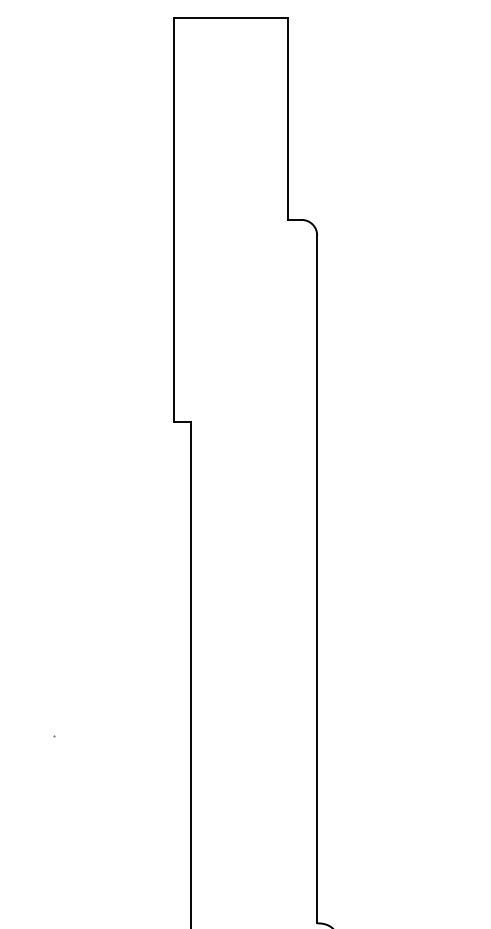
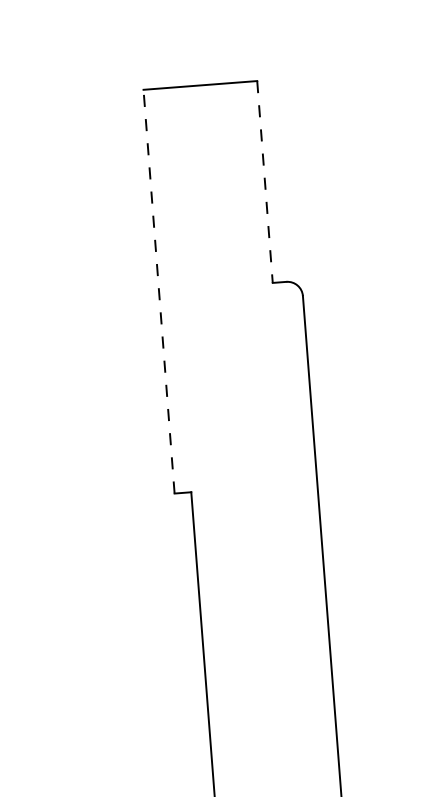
line: (288, 119) -> (265, 182), solid -> dashed
line: (174, 219) -> (159, 291), solid -> dashed

